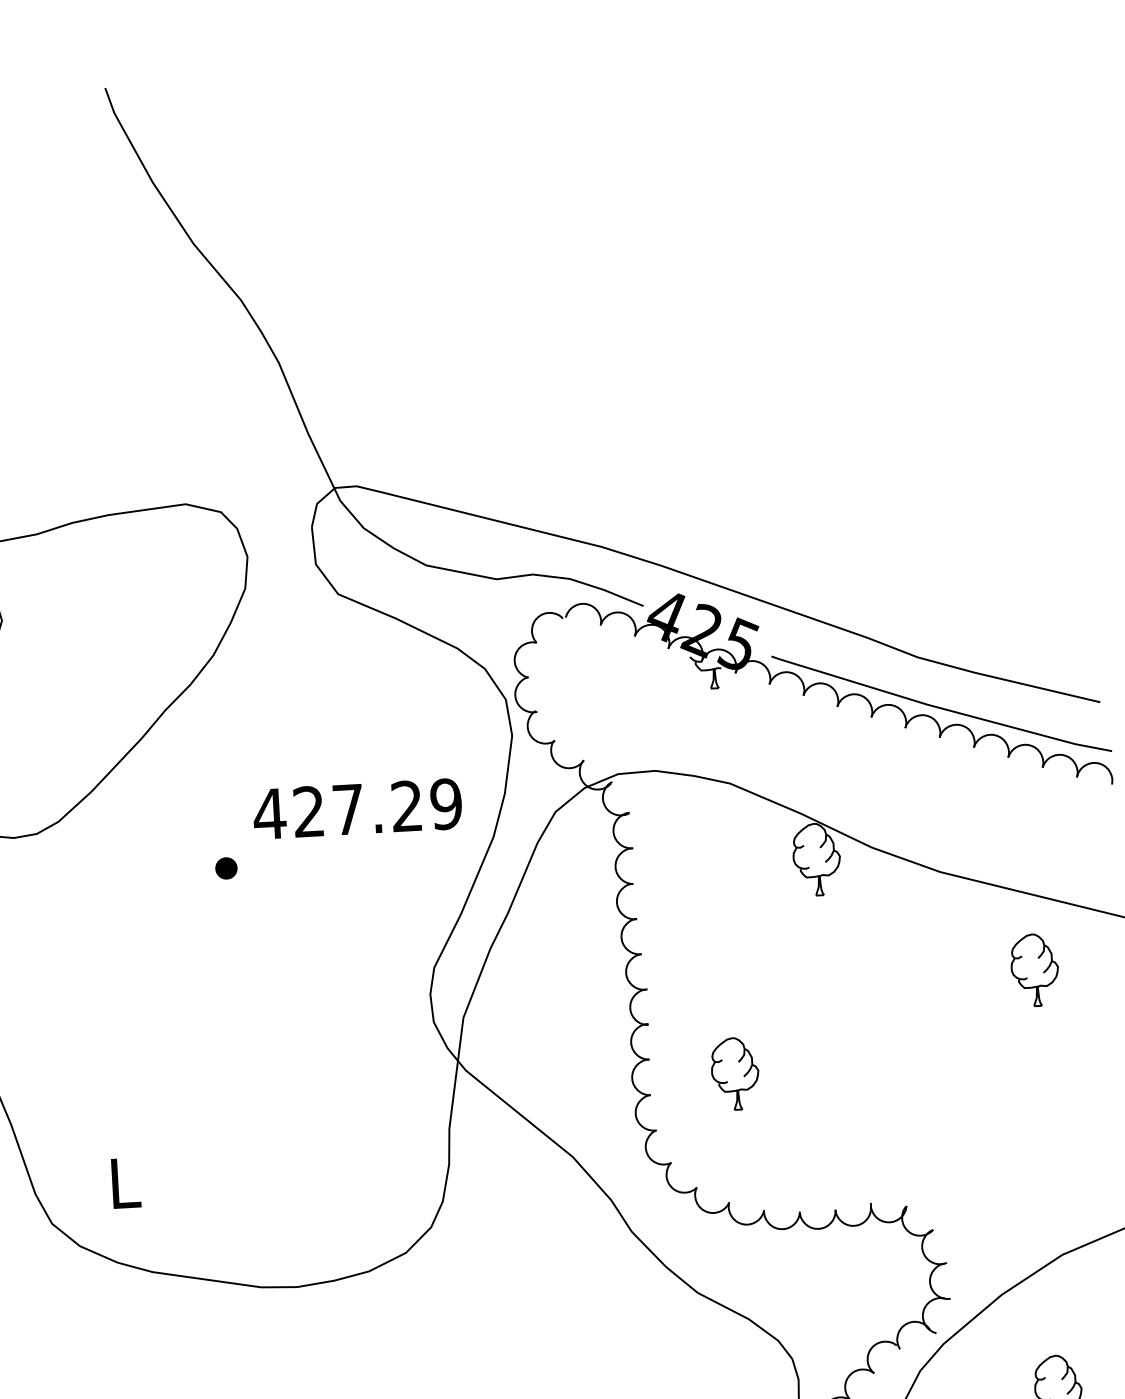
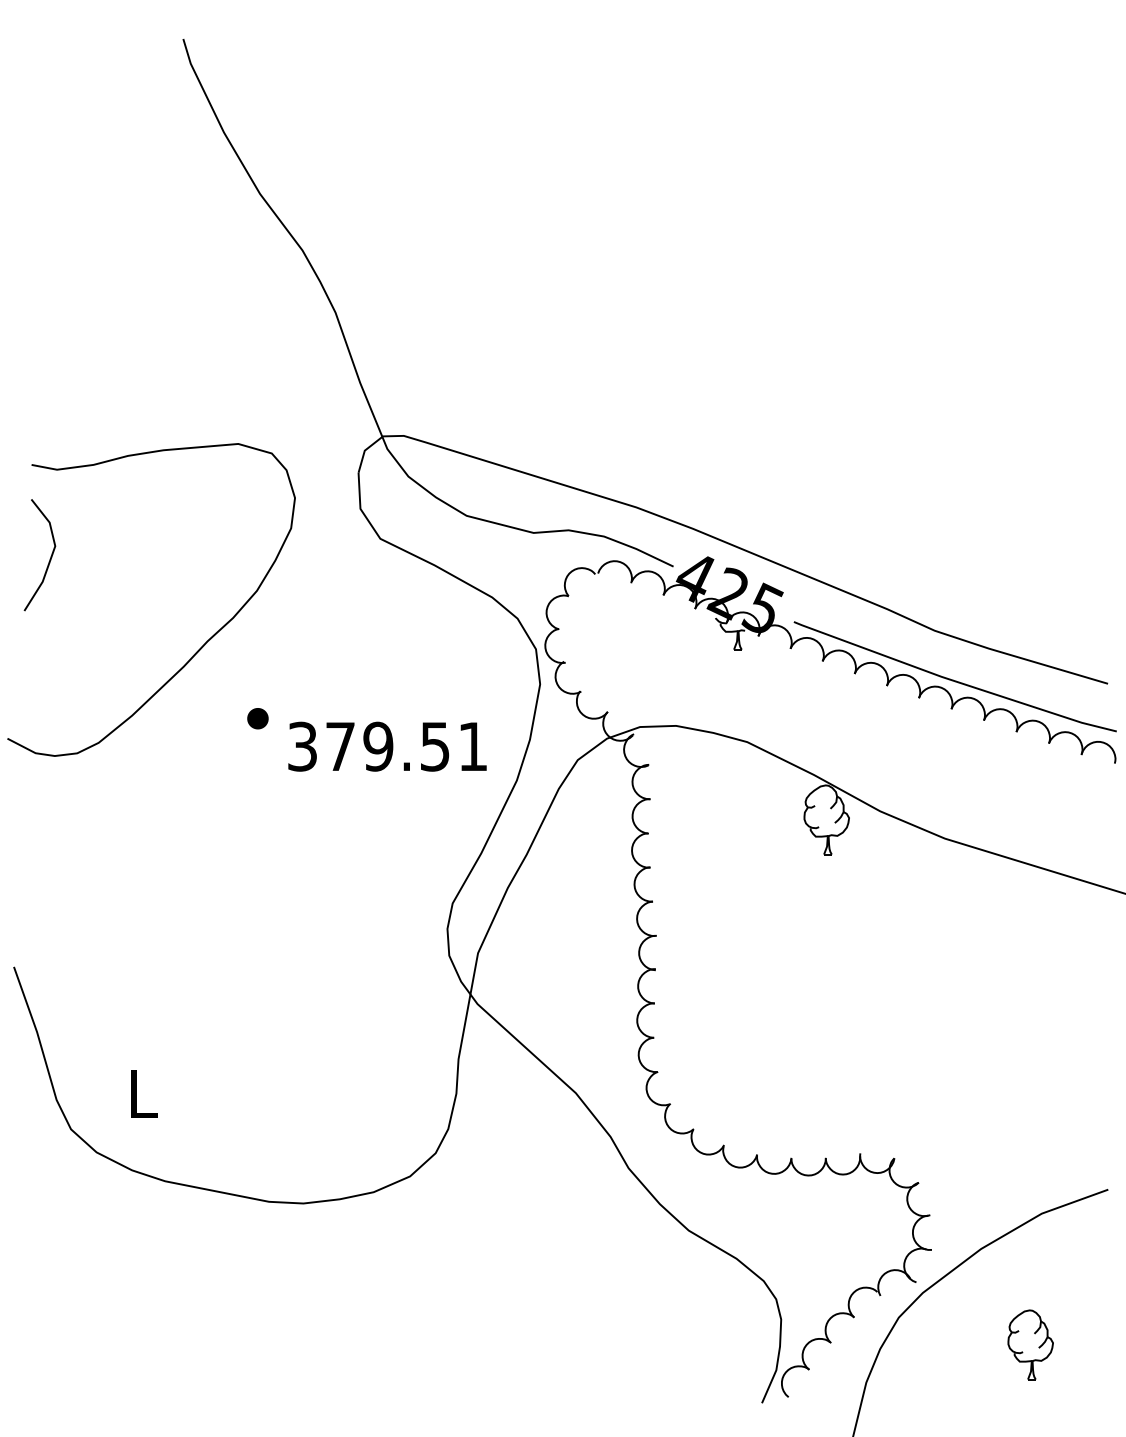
text: (356, 808) -> (386, 746), 427.29 -> 379.51
part: (225, 868) -> (257, 718), moved
part: (1034, 969) -> (1030, 937), removed
part: (735, 1073) -> (736, 1021), removed

